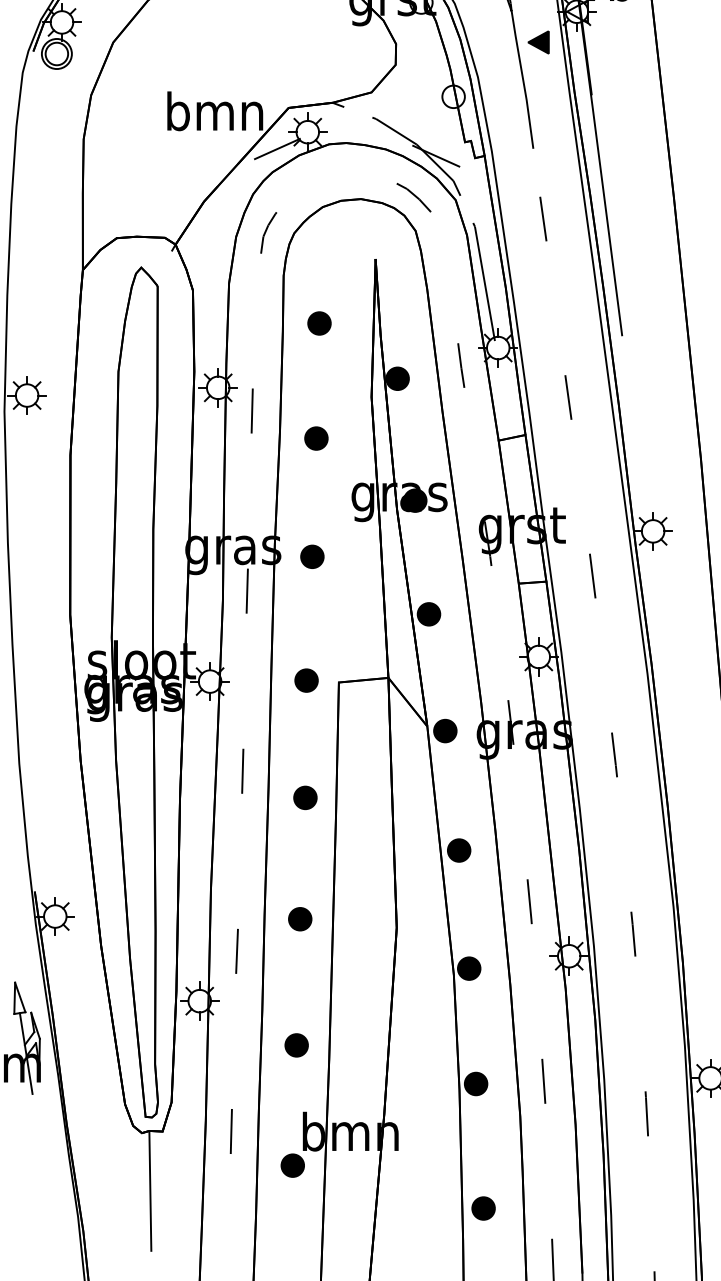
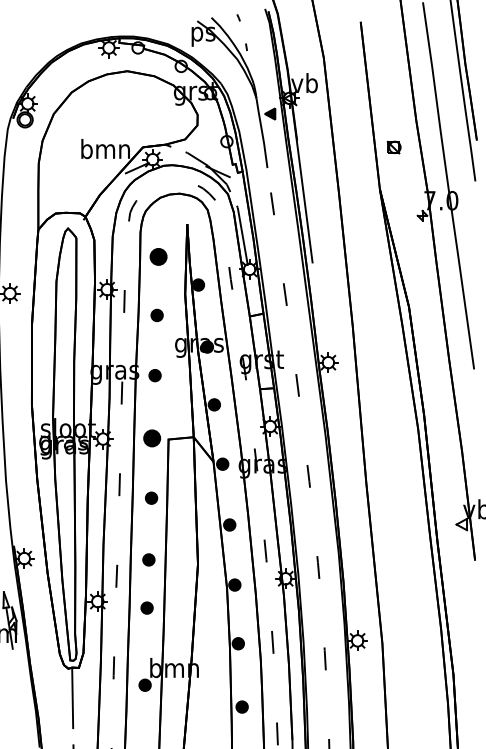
part: (319, 322) -> (158, 256), size x1.4
part: (305, 680) -> (151, 438), size x1.4
part: (295, 1044) -> (146, 607), moved

